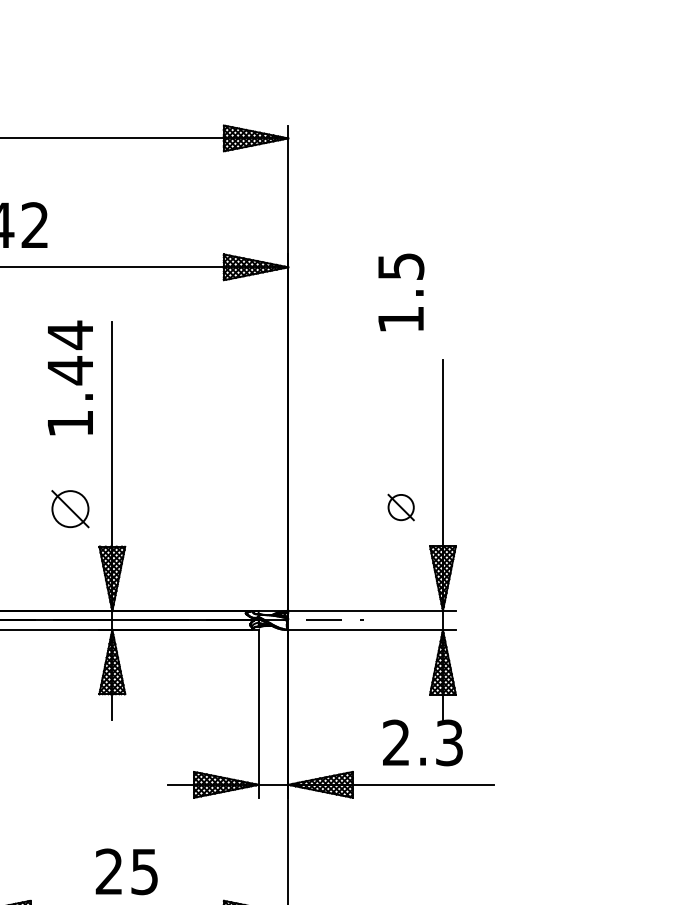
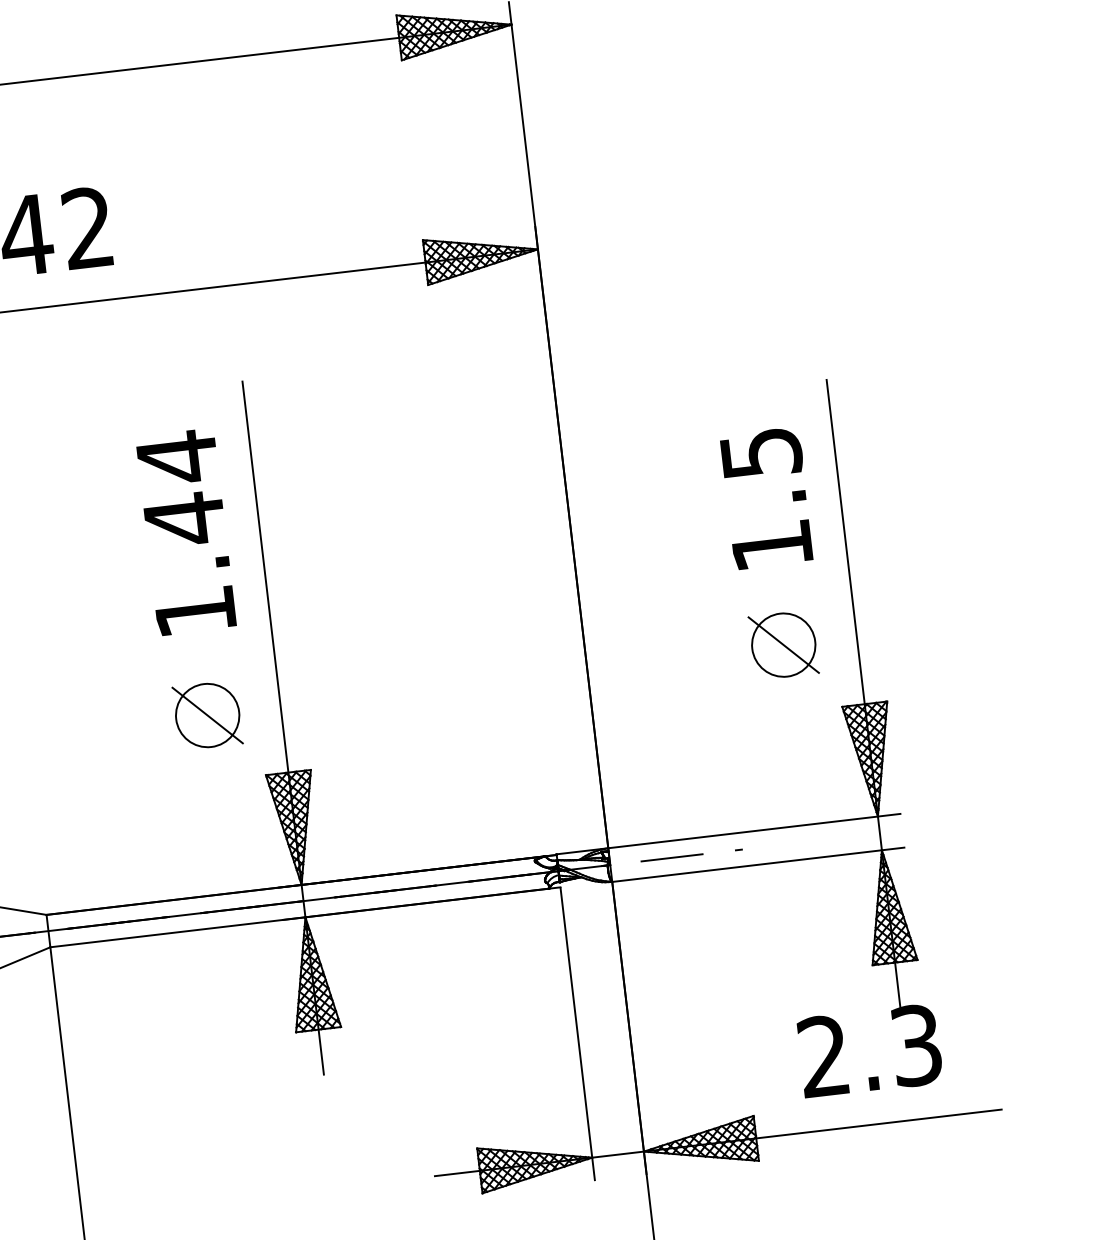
text: (401, 292) -> (767, 498), moved
text: (70, 377) -> (186, 531), moved
part: (401, 507) -> (784, 644), size x1.43

